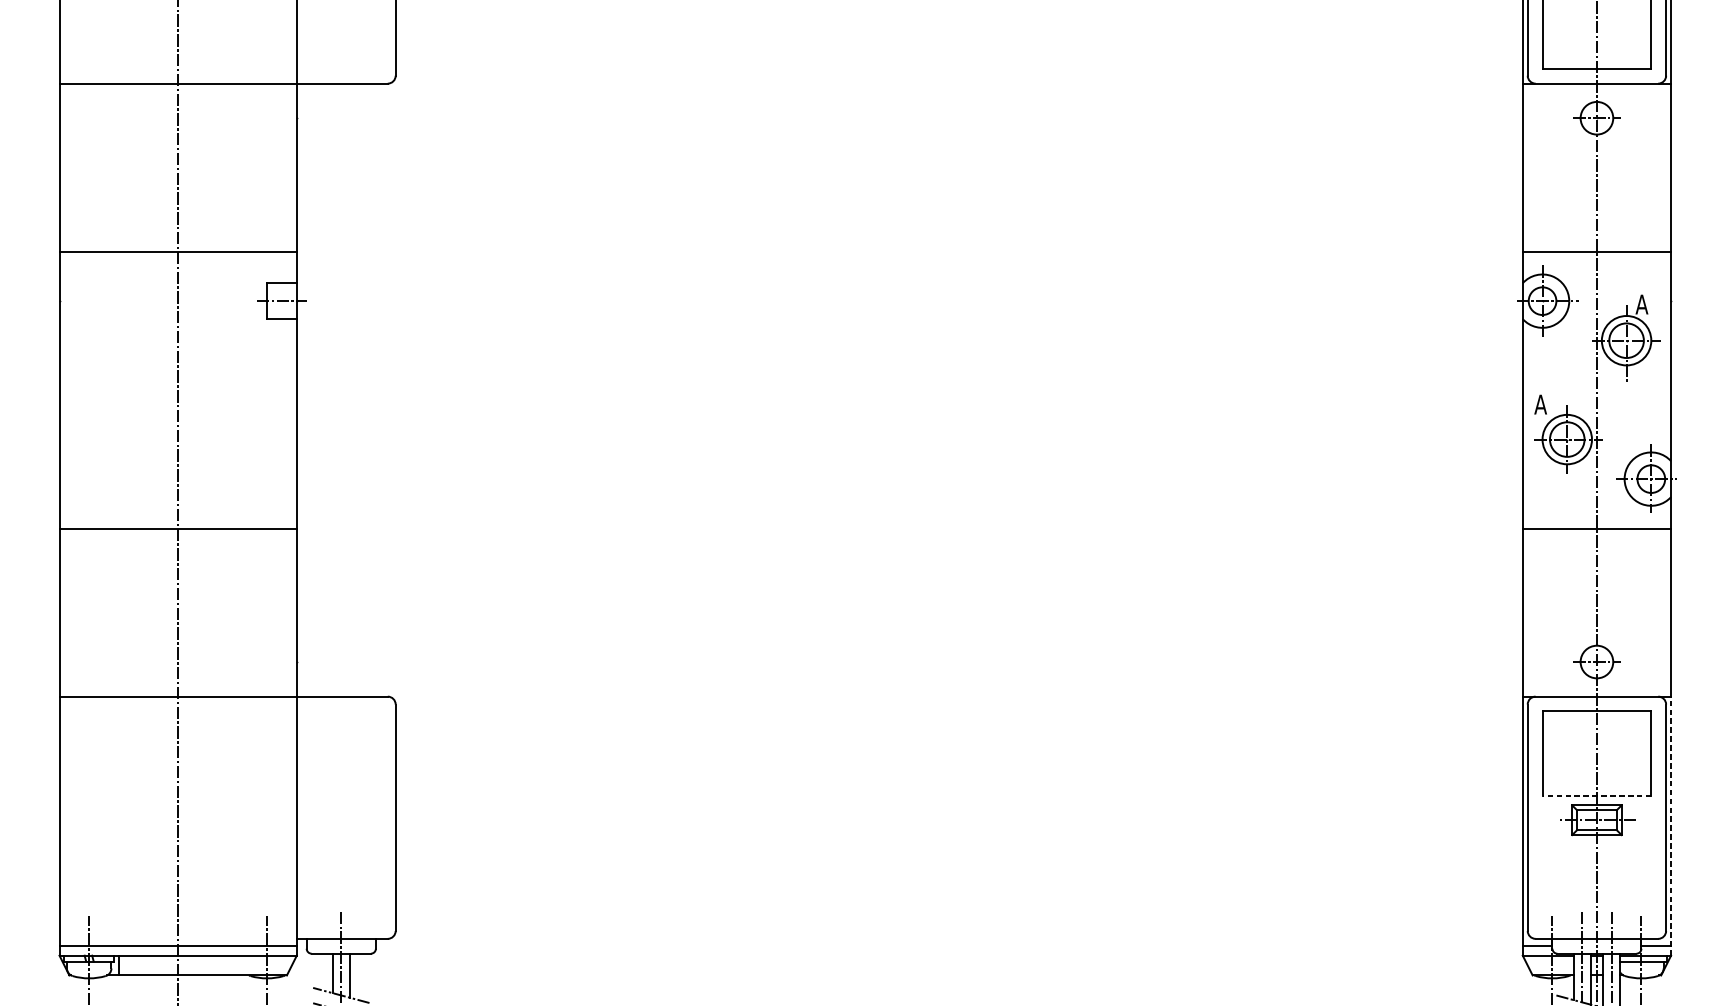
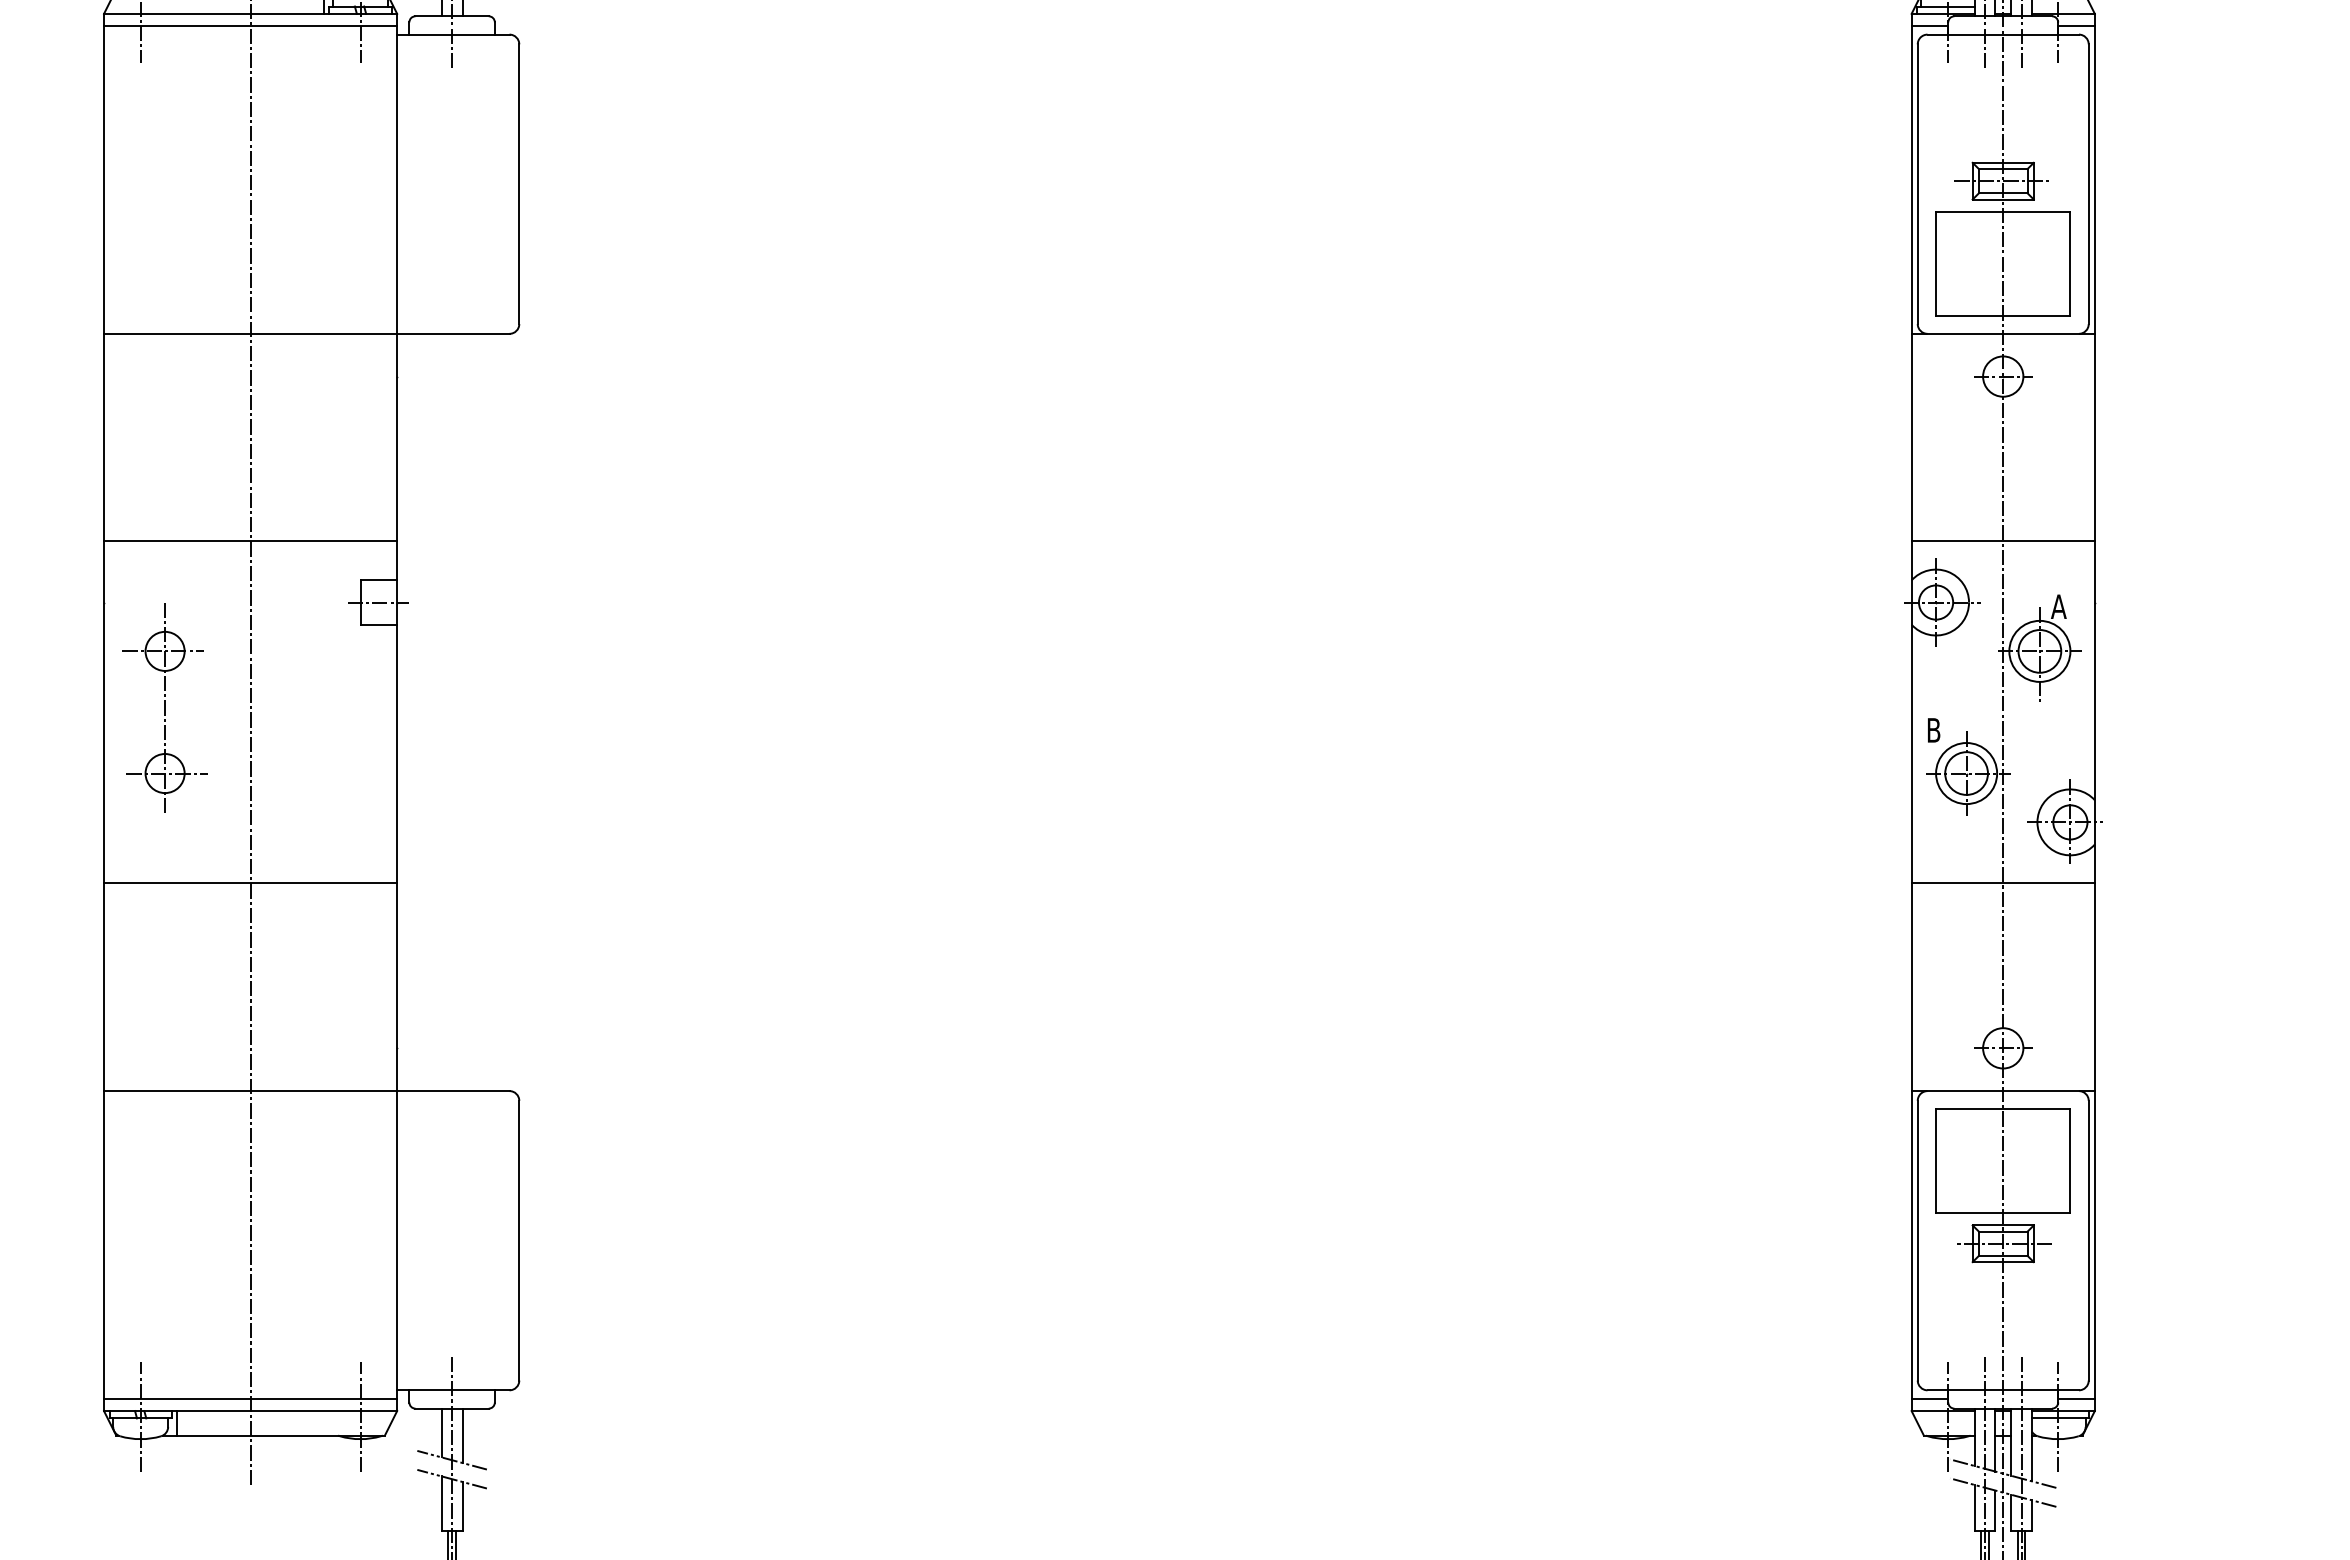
part: (108, 386) -> (164, 707), added
text: (1540, 404) -> (1933, 730), A -> B
line: (1596, 795) -> (2002, 1213), dashed -> solid
line: (1670, 826) -> (2094, 1251), dashed -> solid

